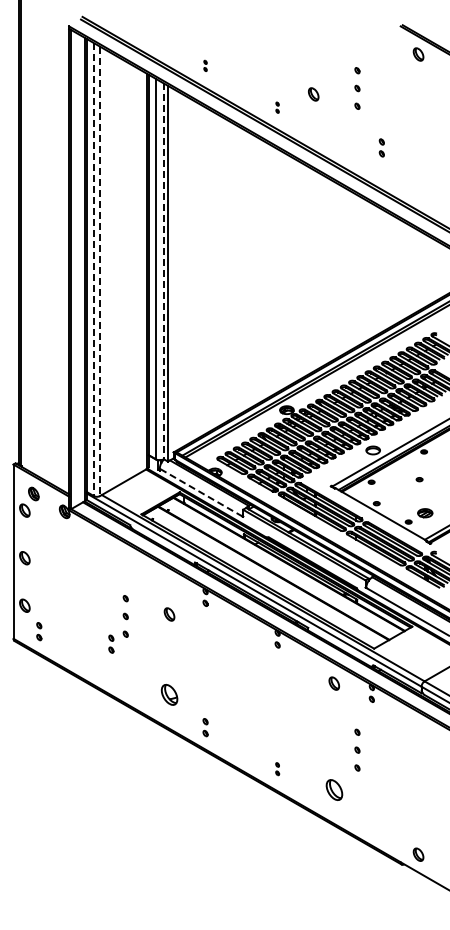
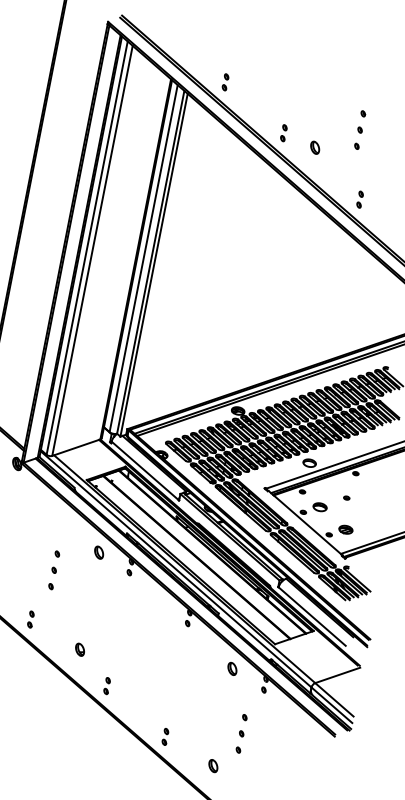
part: (205, 65) -> (225, 81), size x1.67
part: (313, 94) -> (314, 147), moved
part: (277, 107) -> (283, 133), size x1.67
part: (381, 147) -> (359, 199), moved
line: (93, 269) -> (86, 248), dashed -> solid
line: (100, 271) -> (92, 251), dashed -> solid
line: (163, 271) -> (150, 262), dashed -> solid
line: (201, 492) -> (145, 470), dashed -> solid
part: (393, 494) -> (320, 507), added
part: (169, 614) -> (99, 552), moved
part: (111, 643) -> (31, 618), moved
part: (169, 694) -> (80, 649), size x0.62
part: (277, 768) -> (165, 736), size x1.43
part: (333, 789) -> (212, 765), size x0.62

